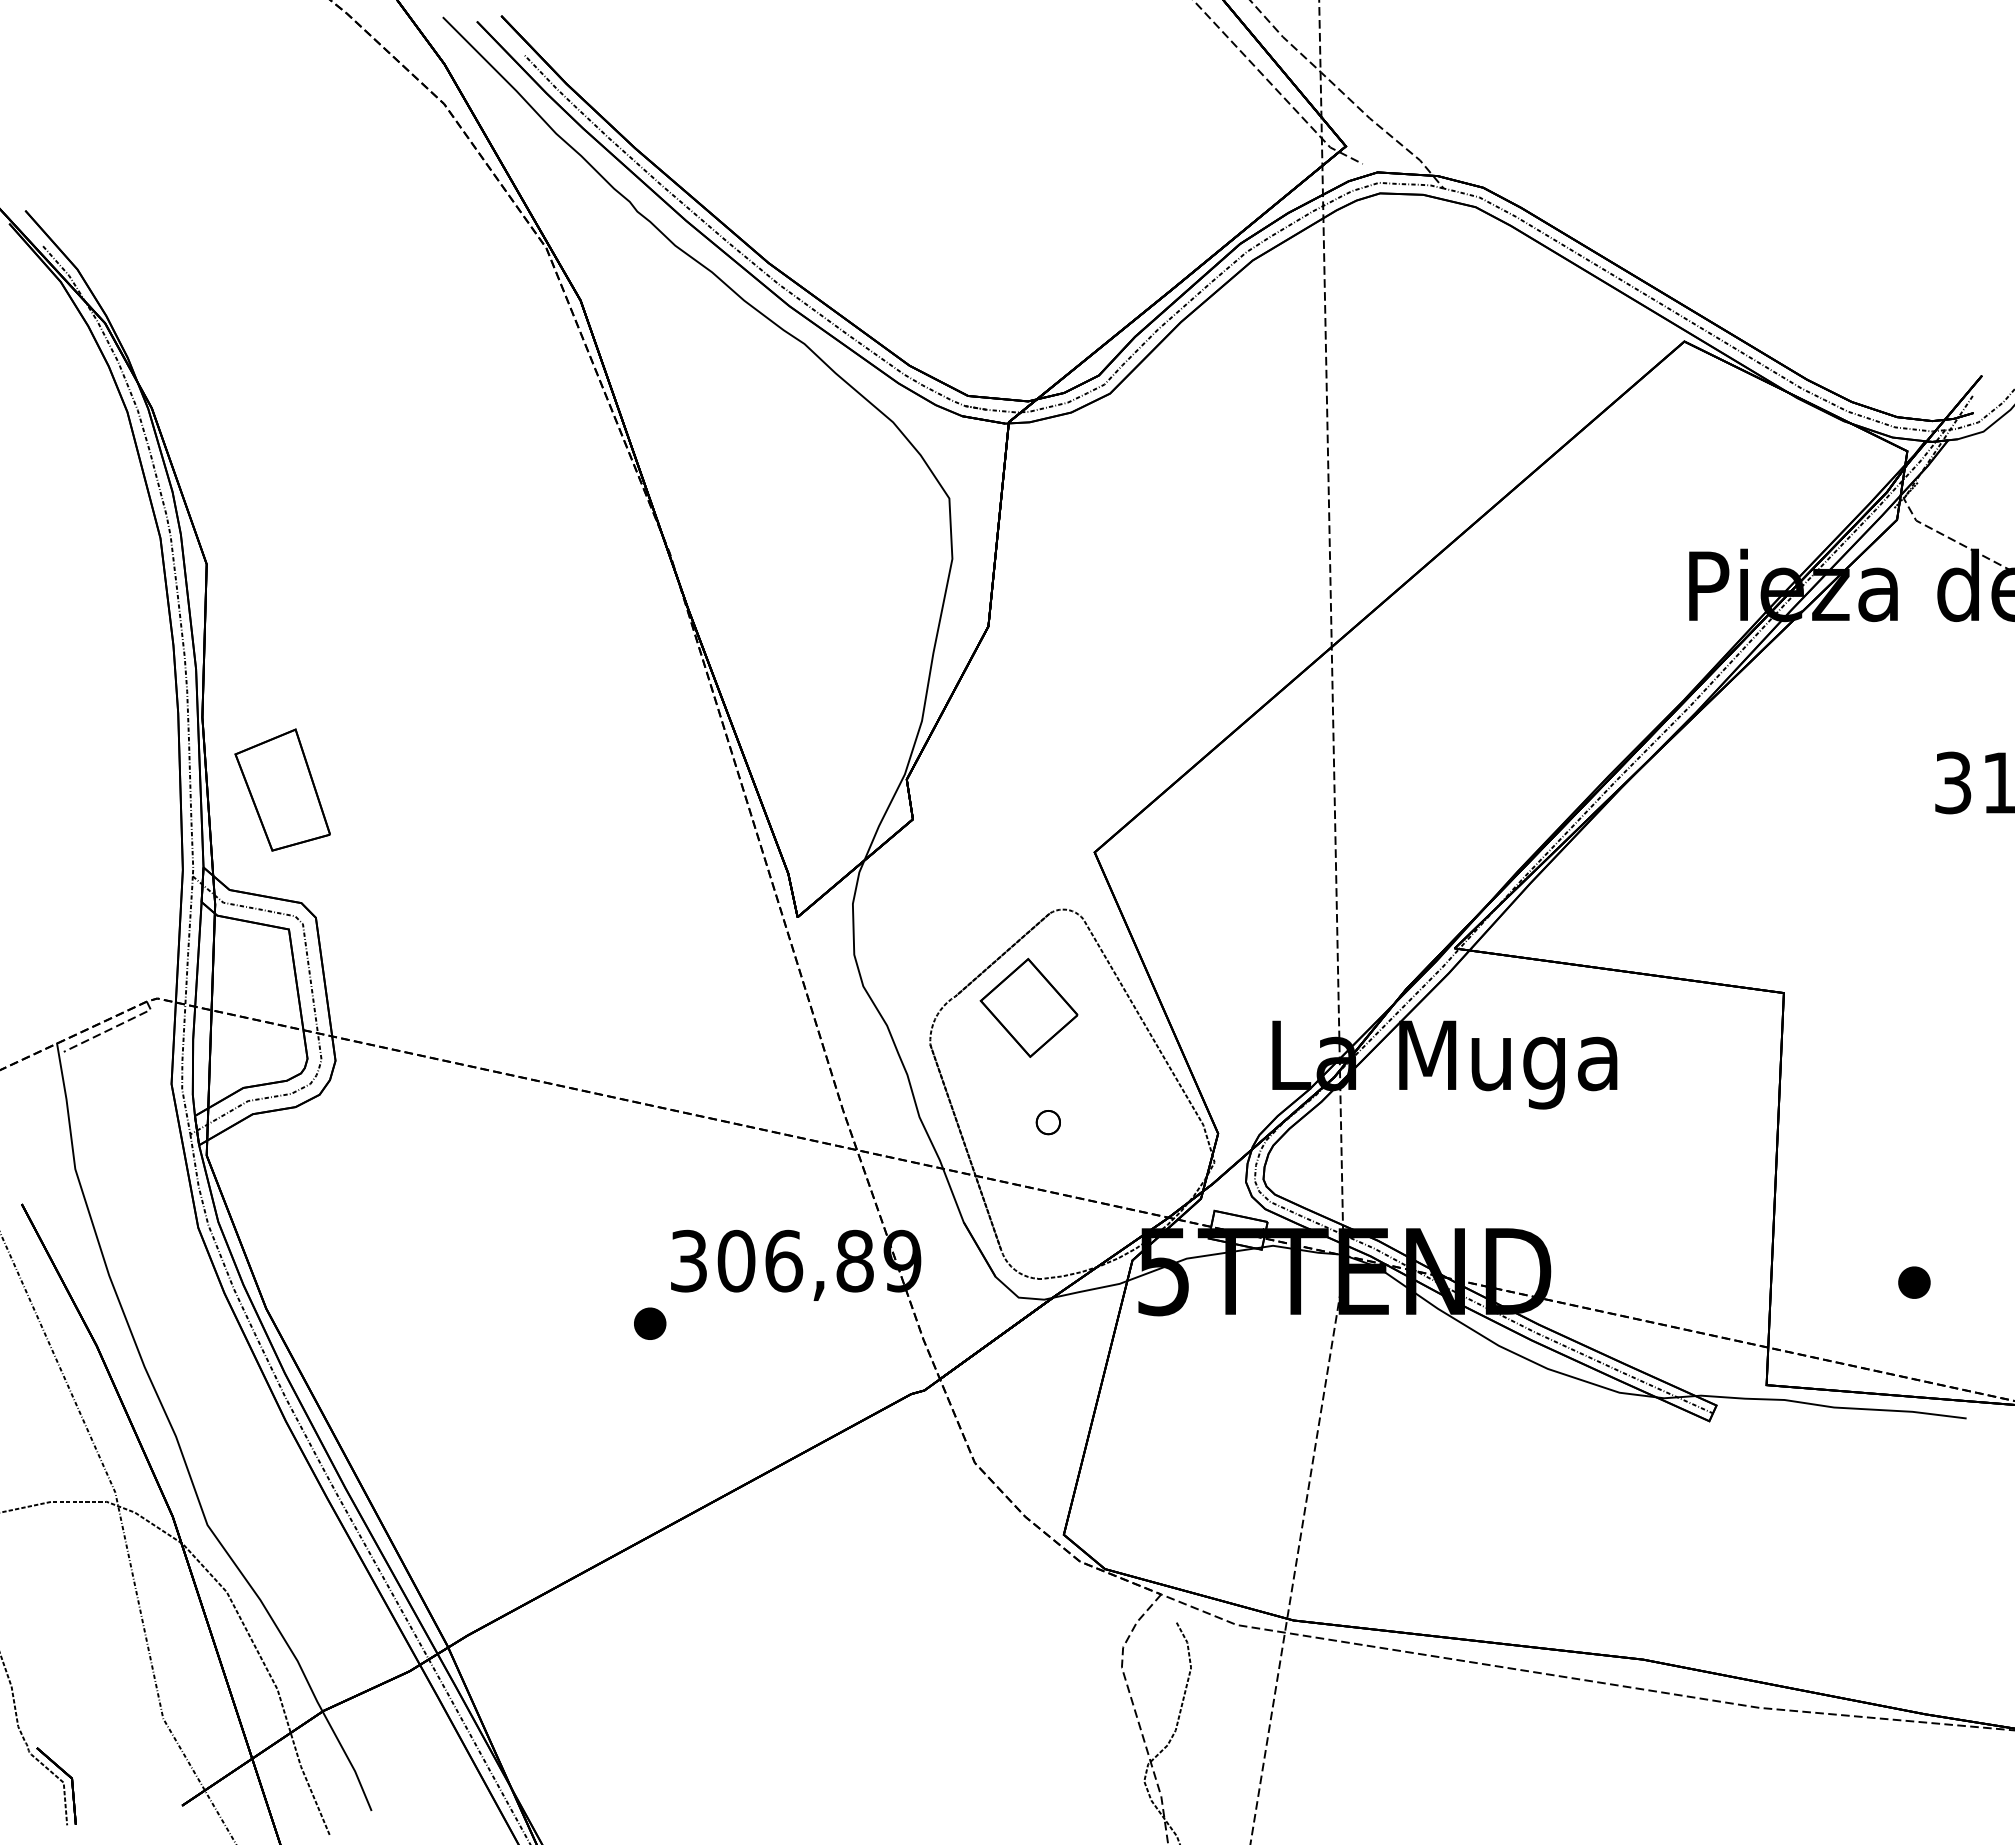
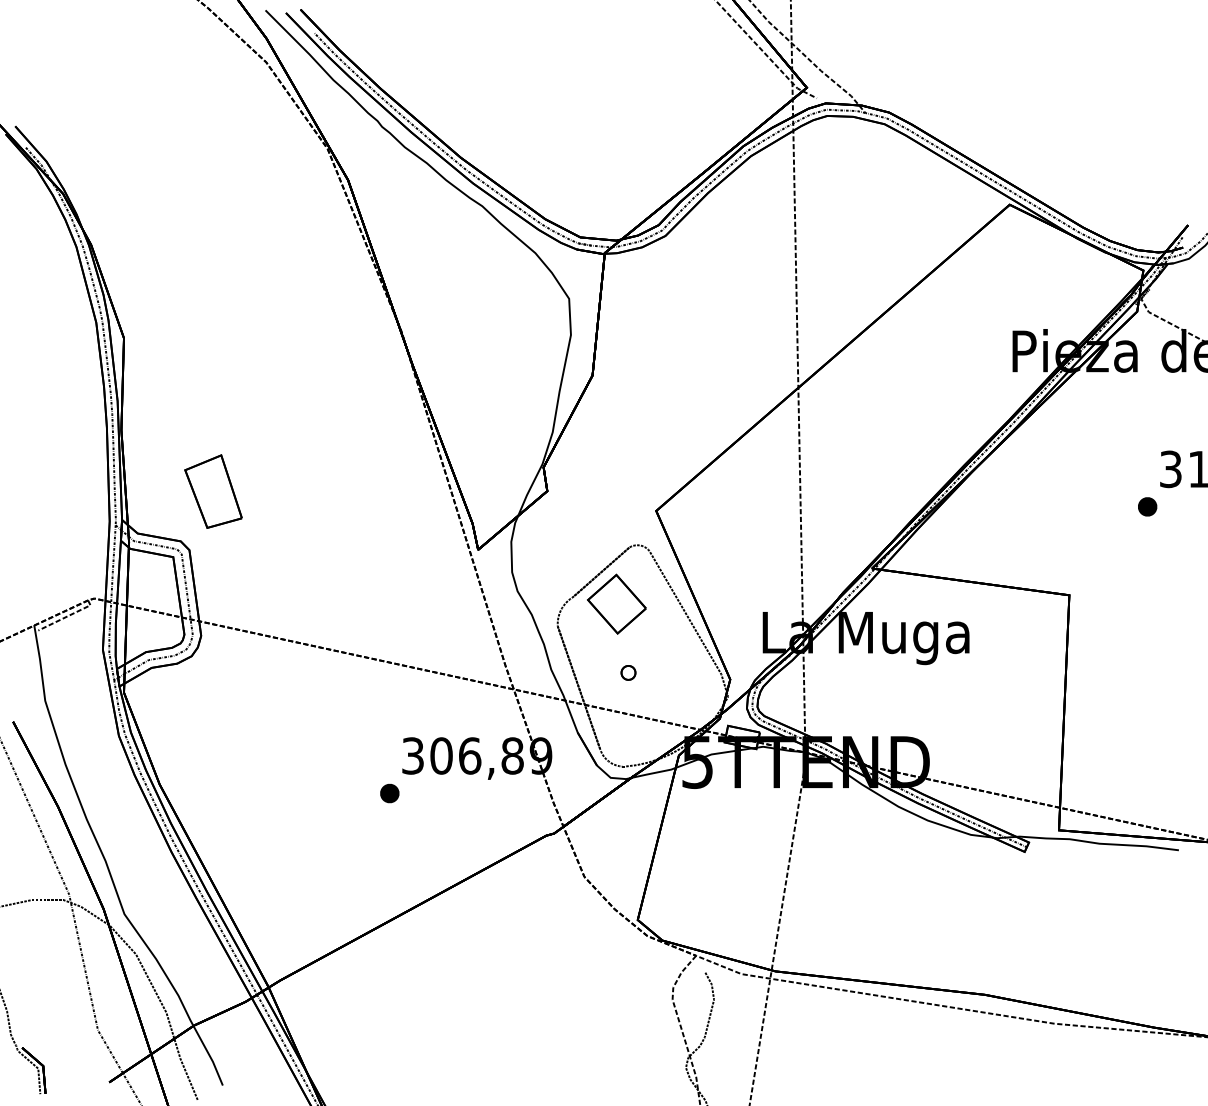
part: (282, 789) -> (213, 491), moved
part: (1914, 1282) -> (1147, 506), moved

